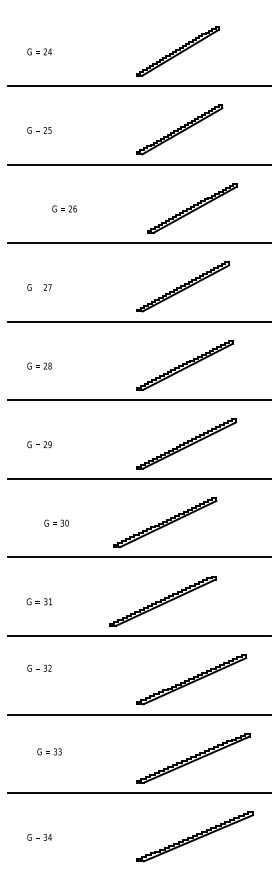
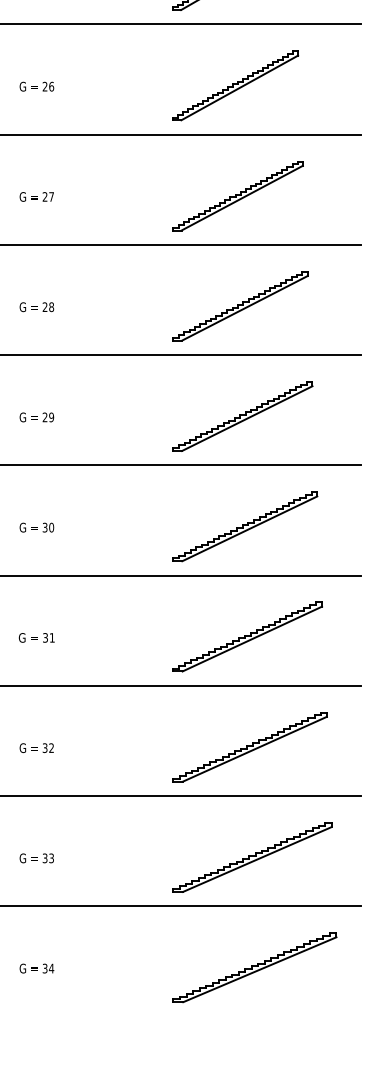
text: (64, 208) -> (36, 86), moved
part: (192, 208) -> (236, 86), moved
text: (56, 522) -> (36, 526), moved
part: (165, 522) -> (245, 526), moved
part: (162, 601) -> (247, 637), moved
text: (39, 667) -> (36, 746), moved
text: (49, 751) -> (36, 857), moved

